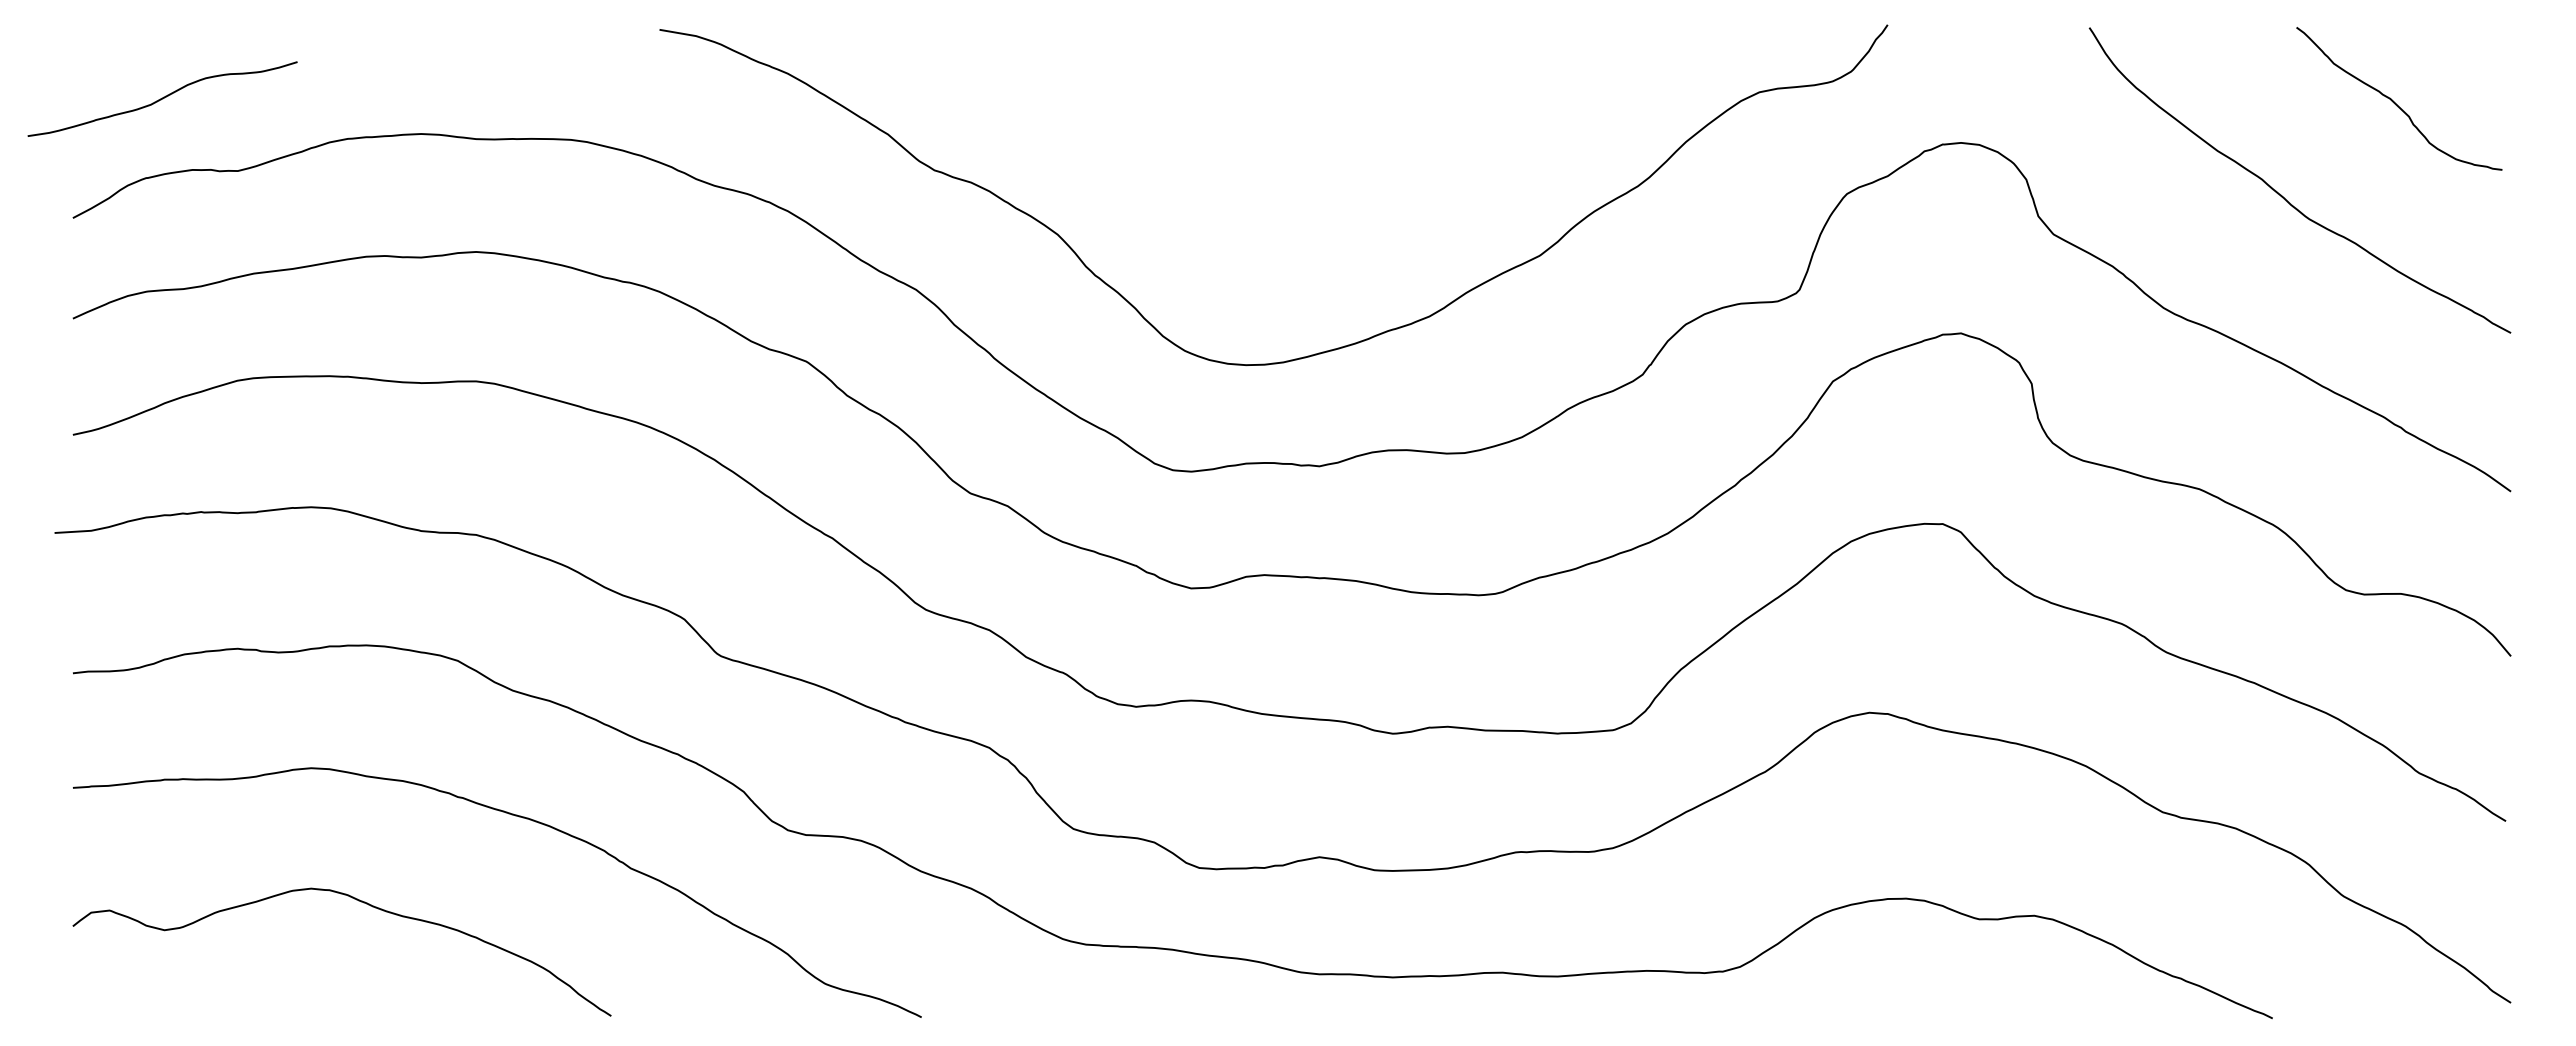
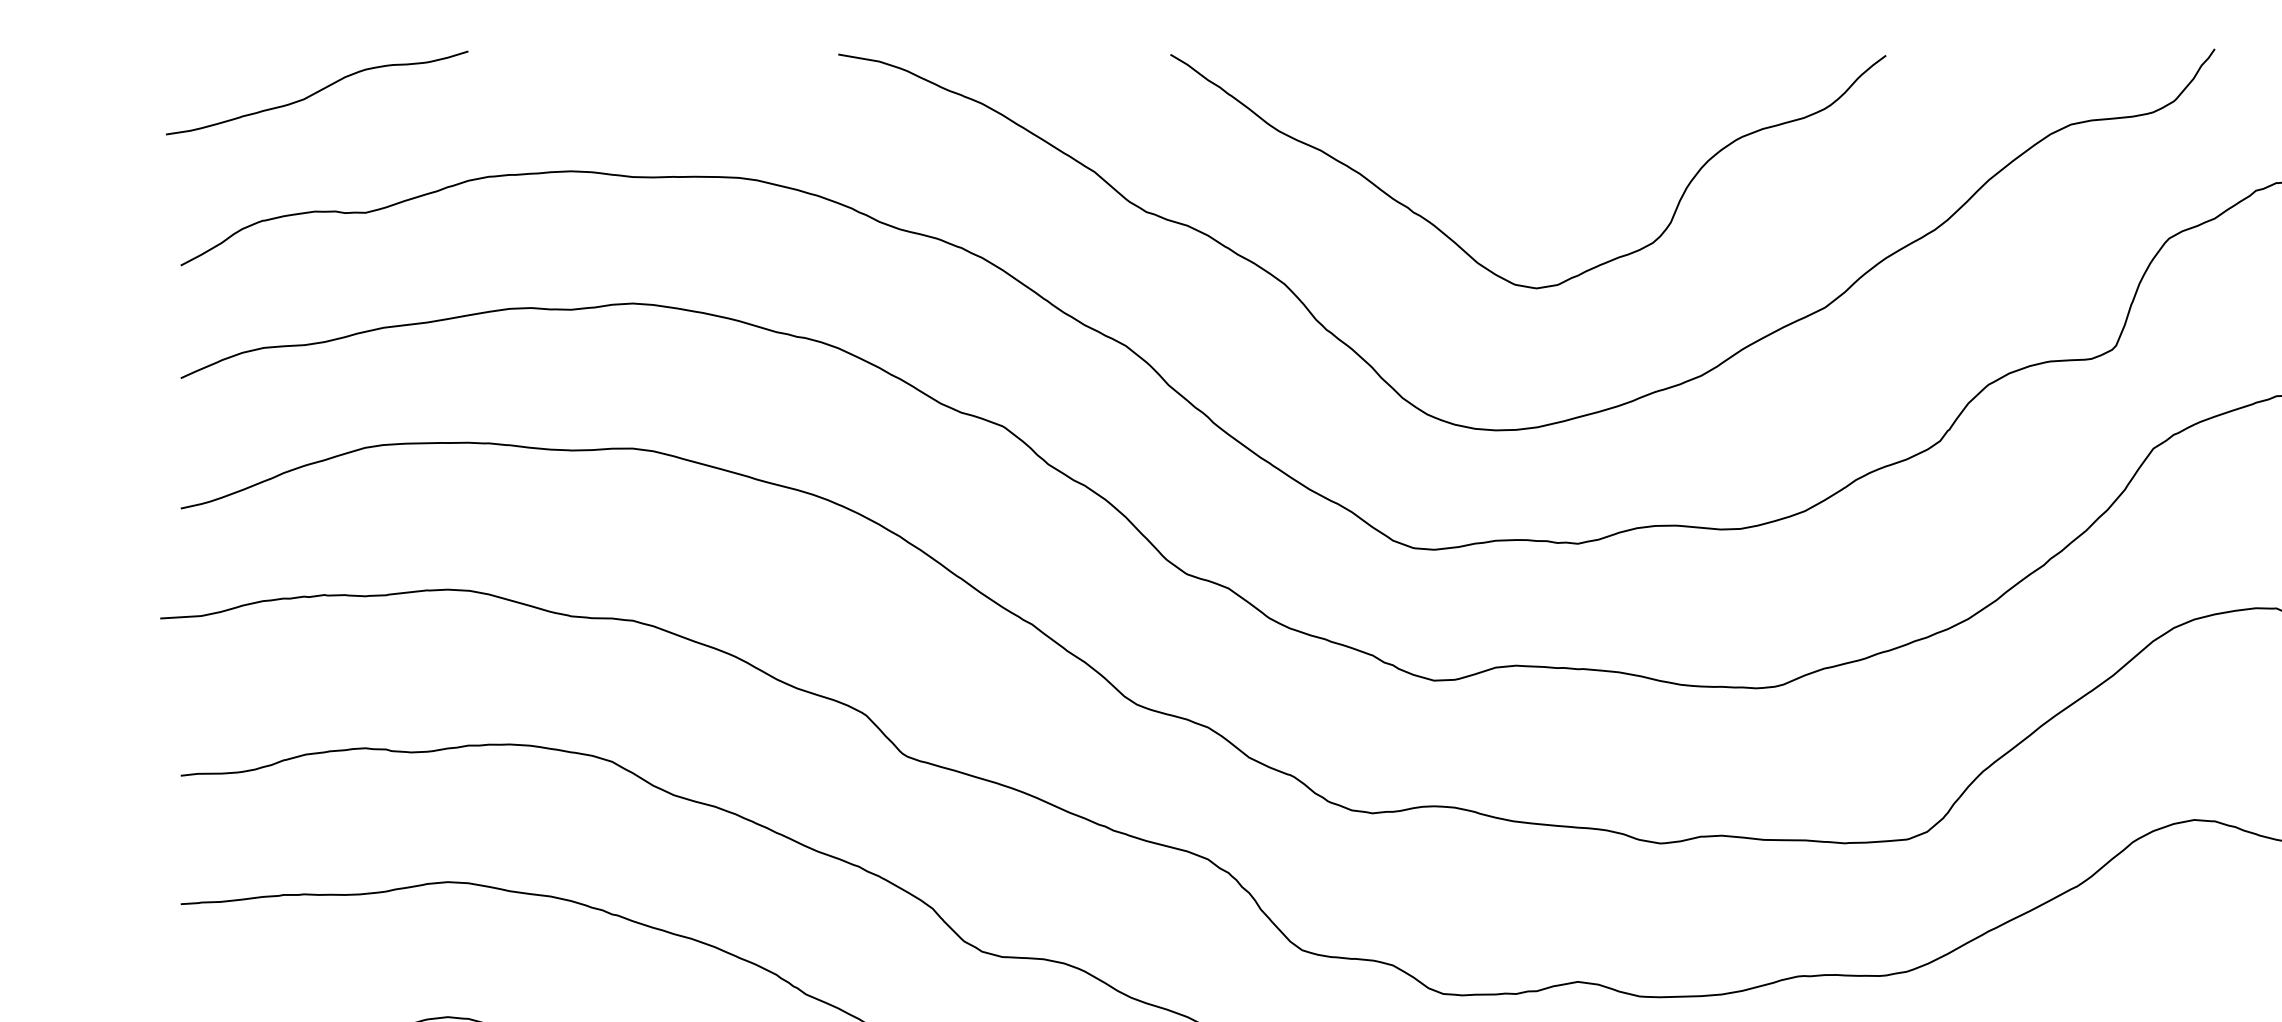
curve: (162, 98) -> (317, 92), moved
curve: (1212, 198) -> (1458, 243), added

